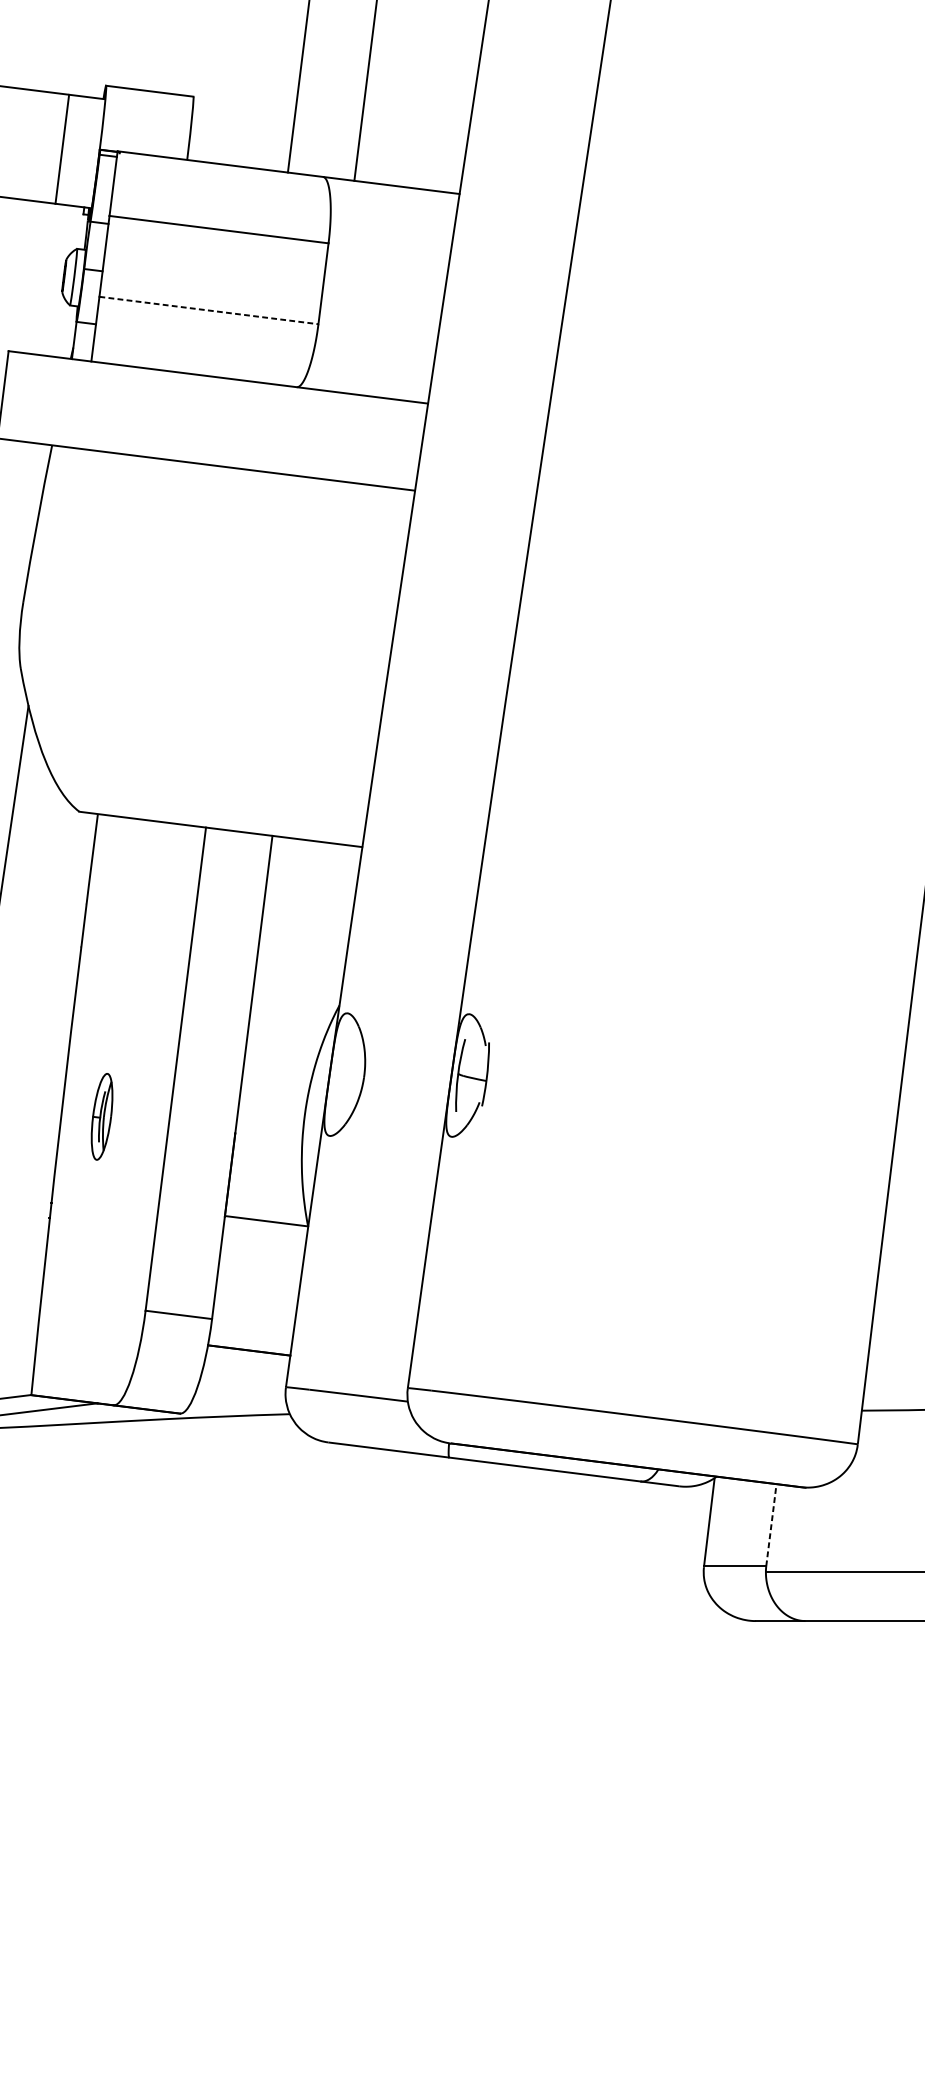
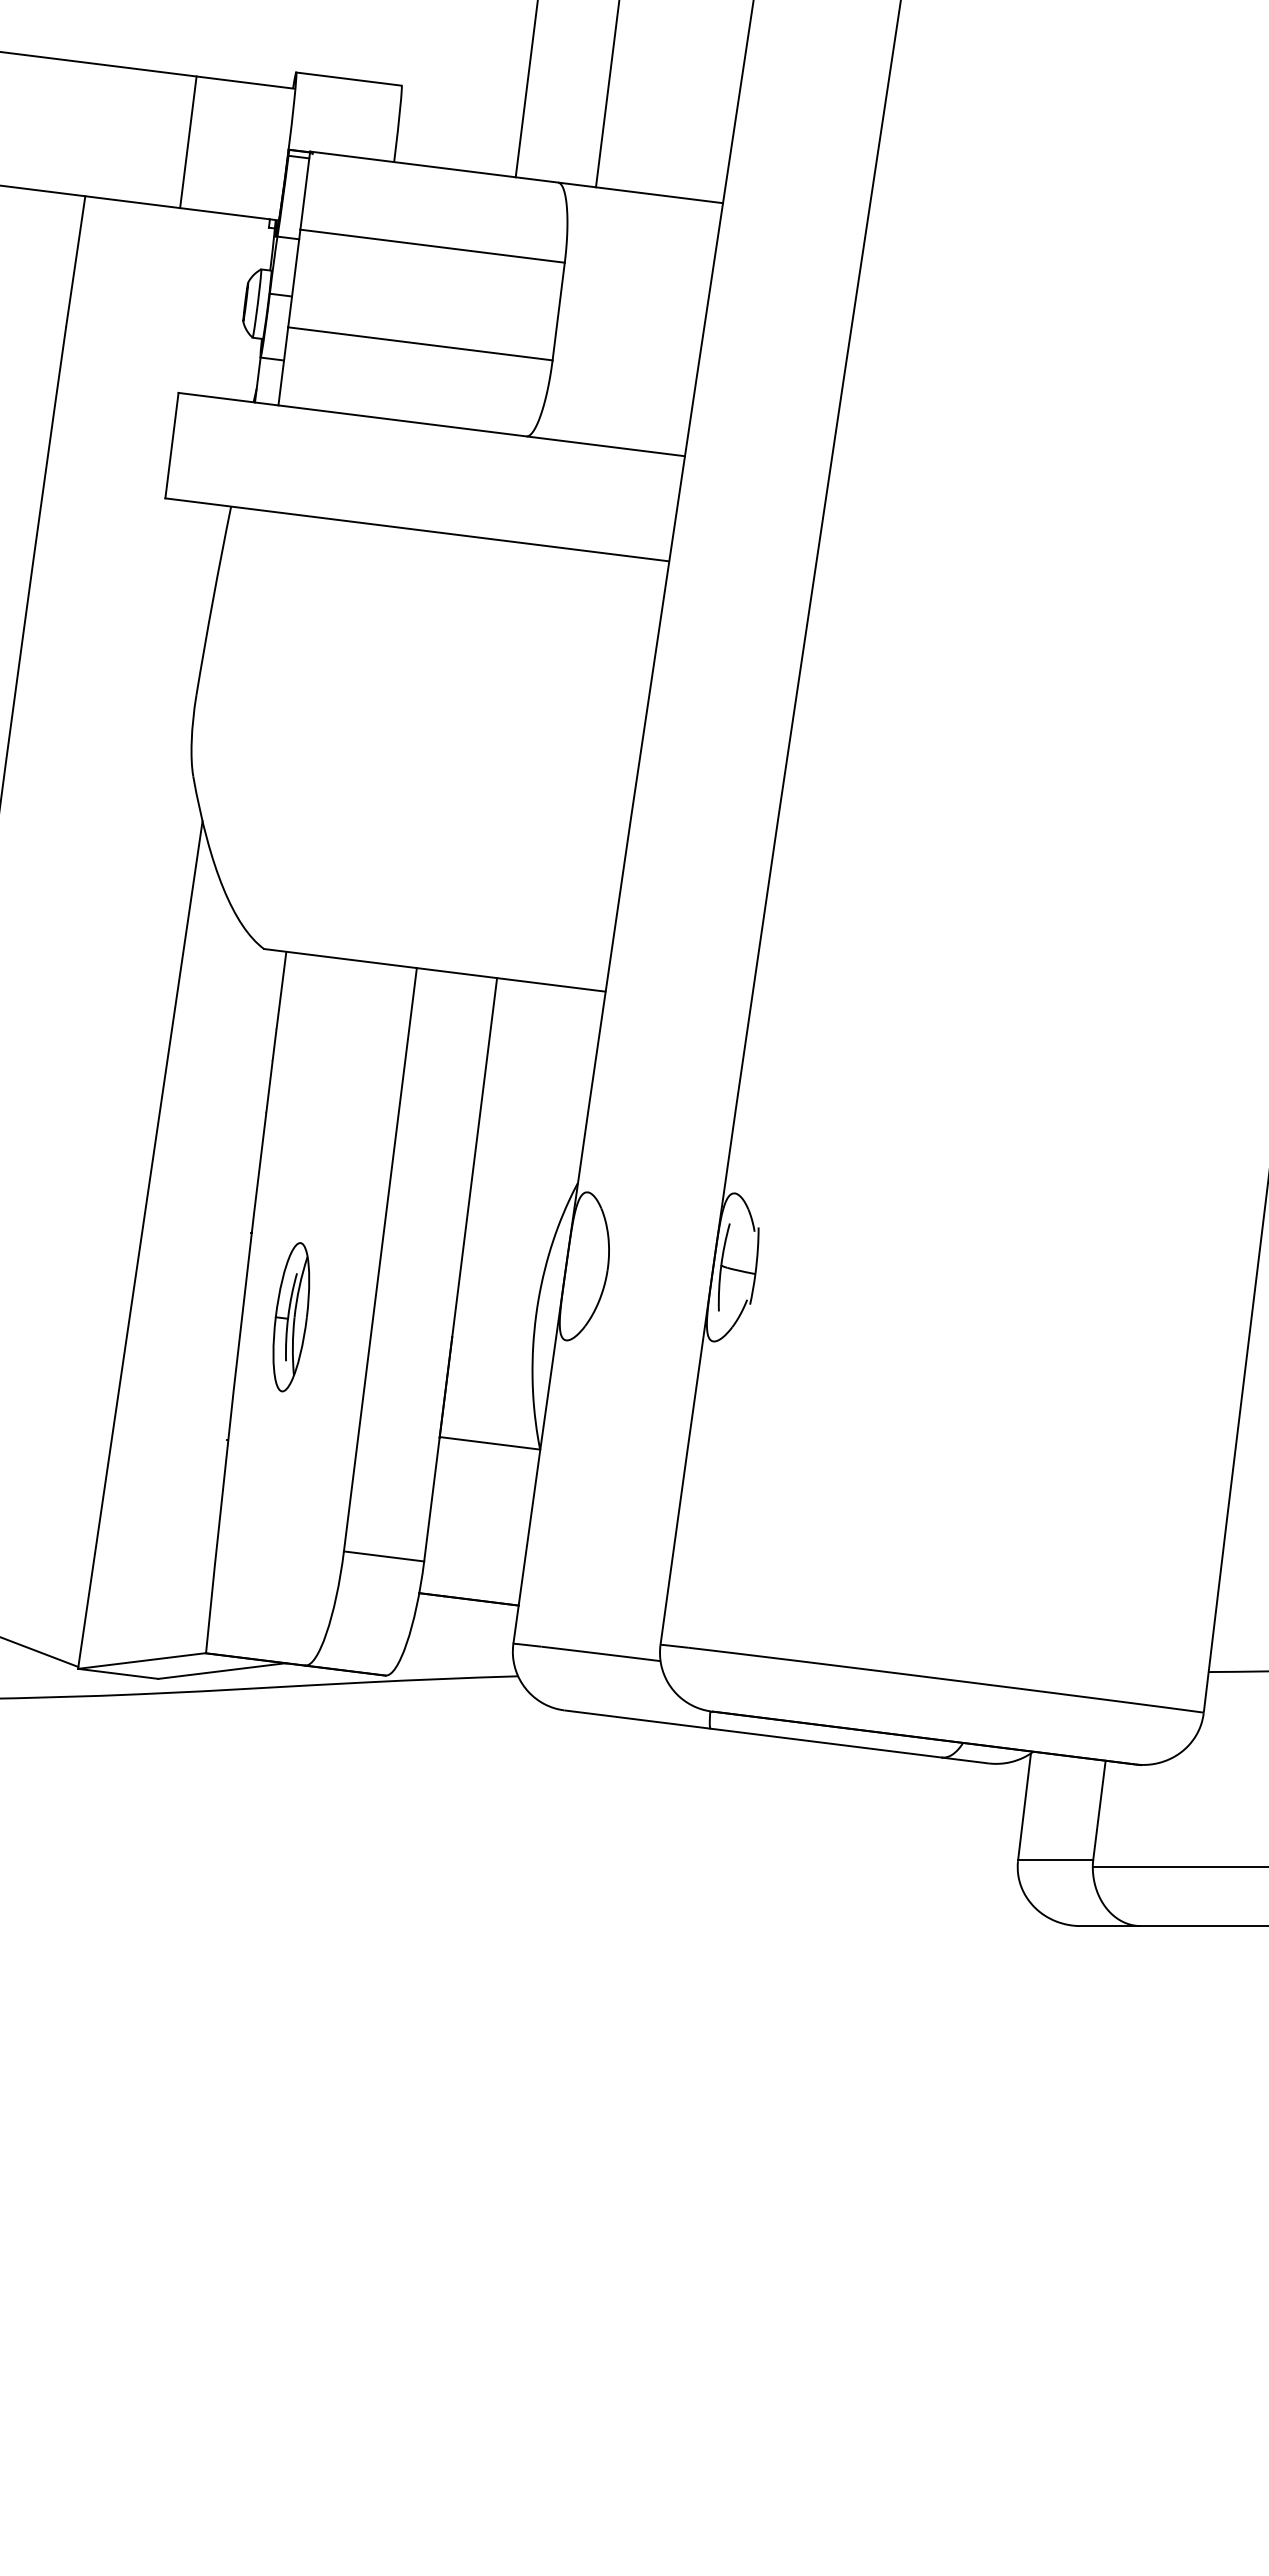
line: (62, 149) -> (188, 142), moved
line: (209, 310) -> (420, 343), dashed -> solid
part: (102, 1116) -> (291, 1317), size x1.43
line: (771, 1525) -> (1099, 1810), dashed -> solid

